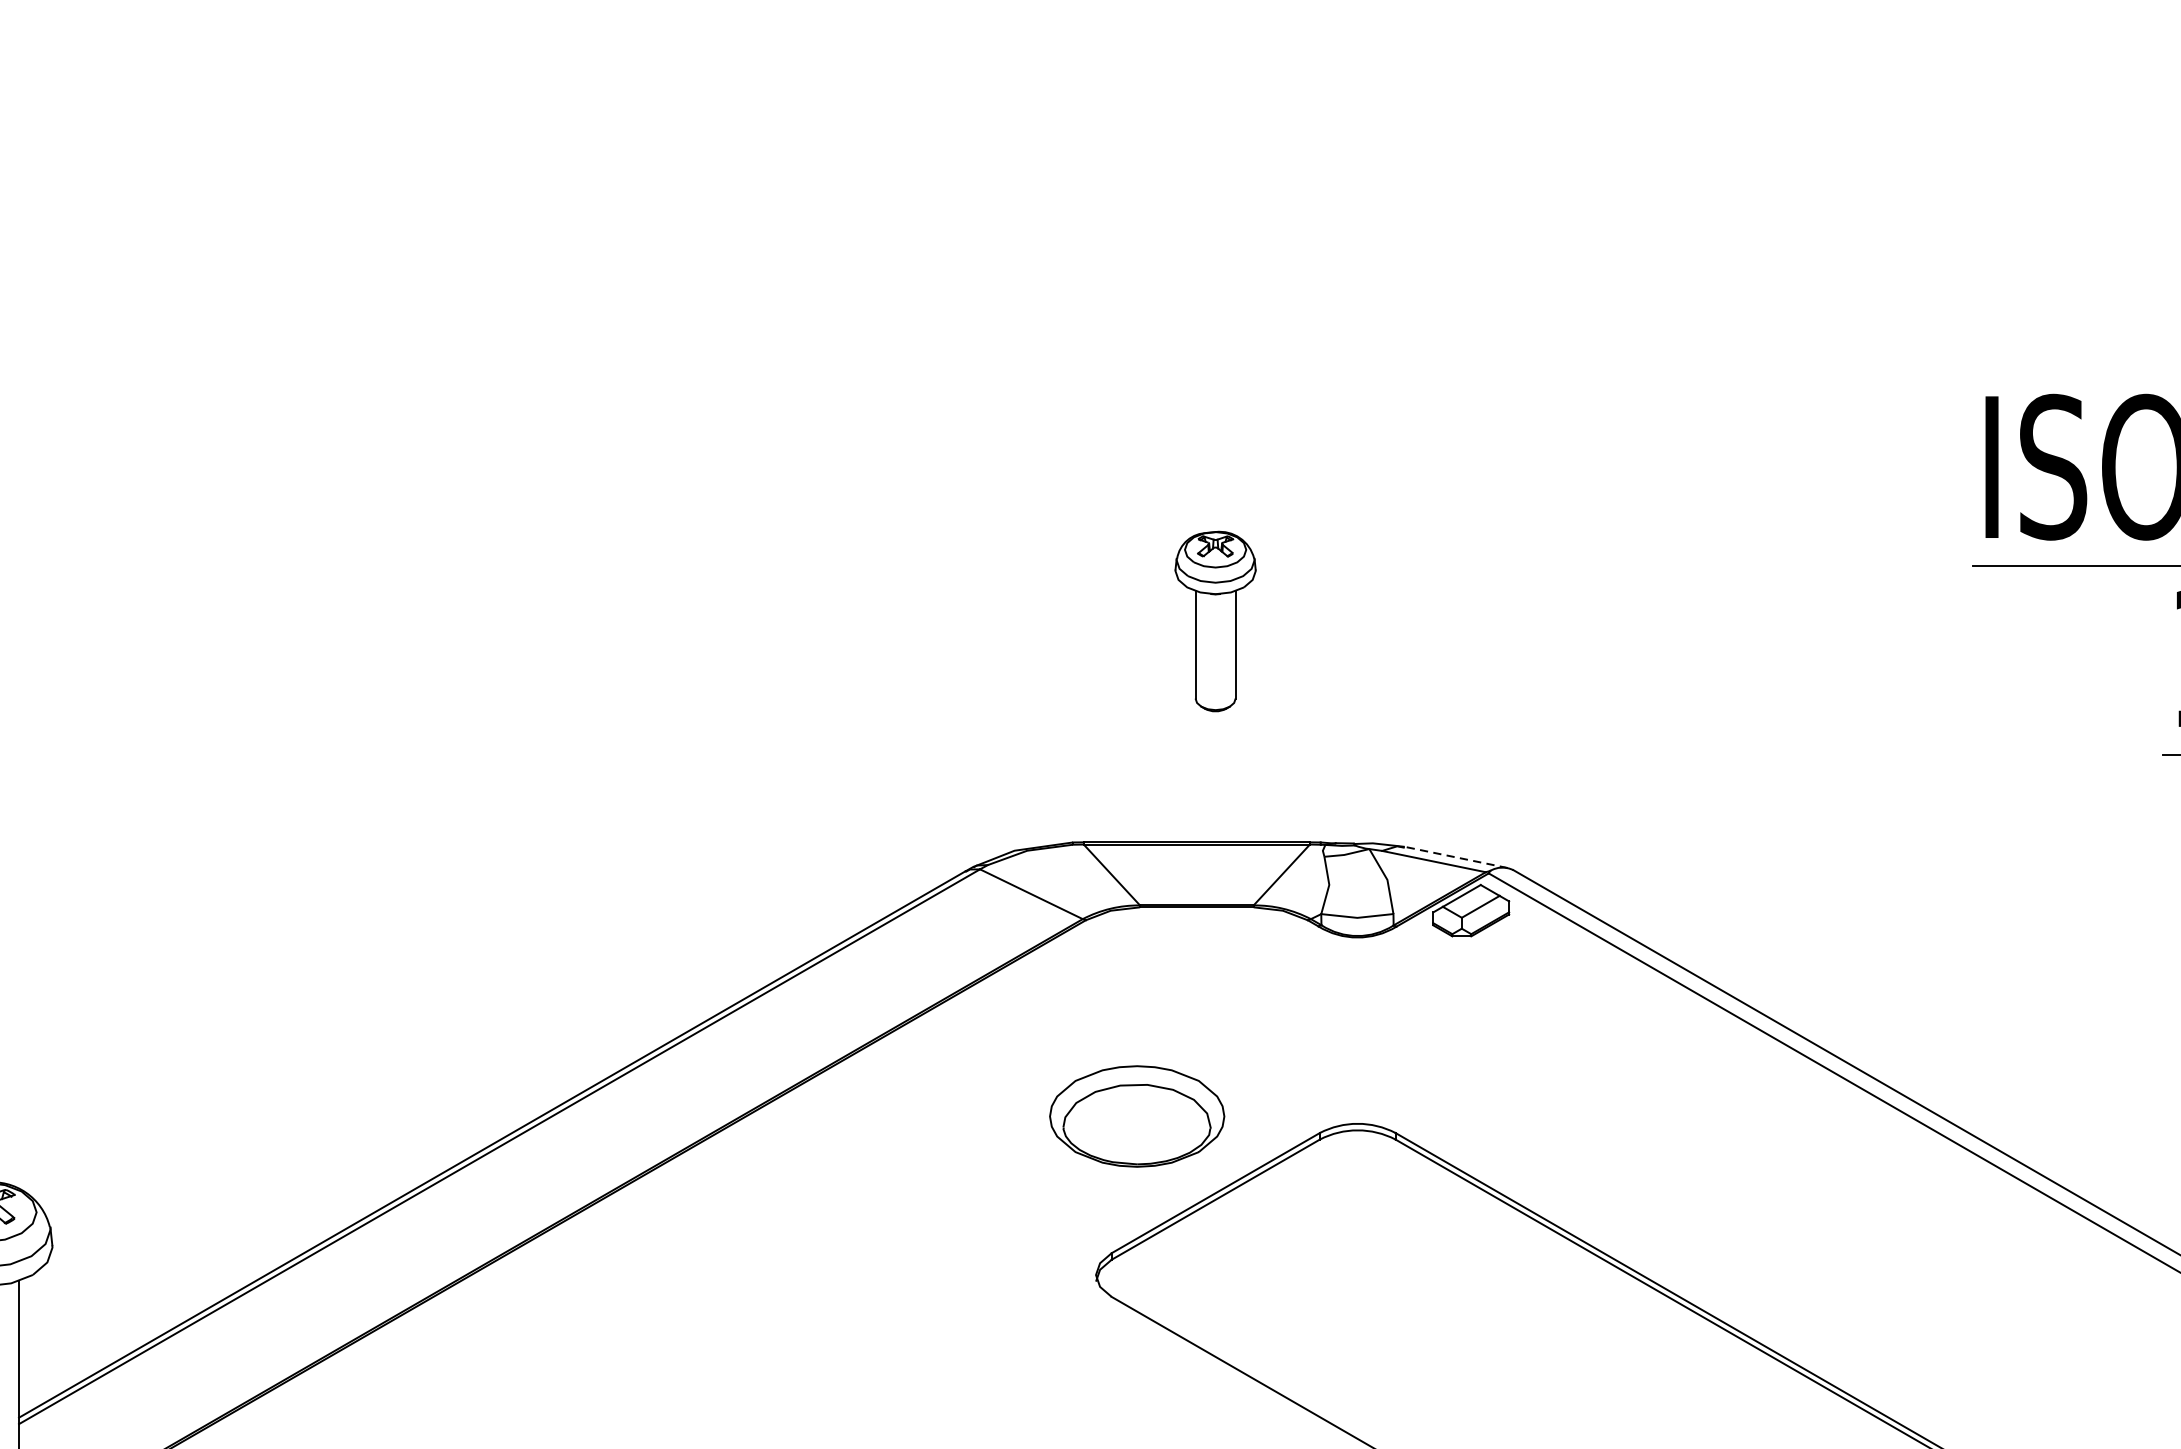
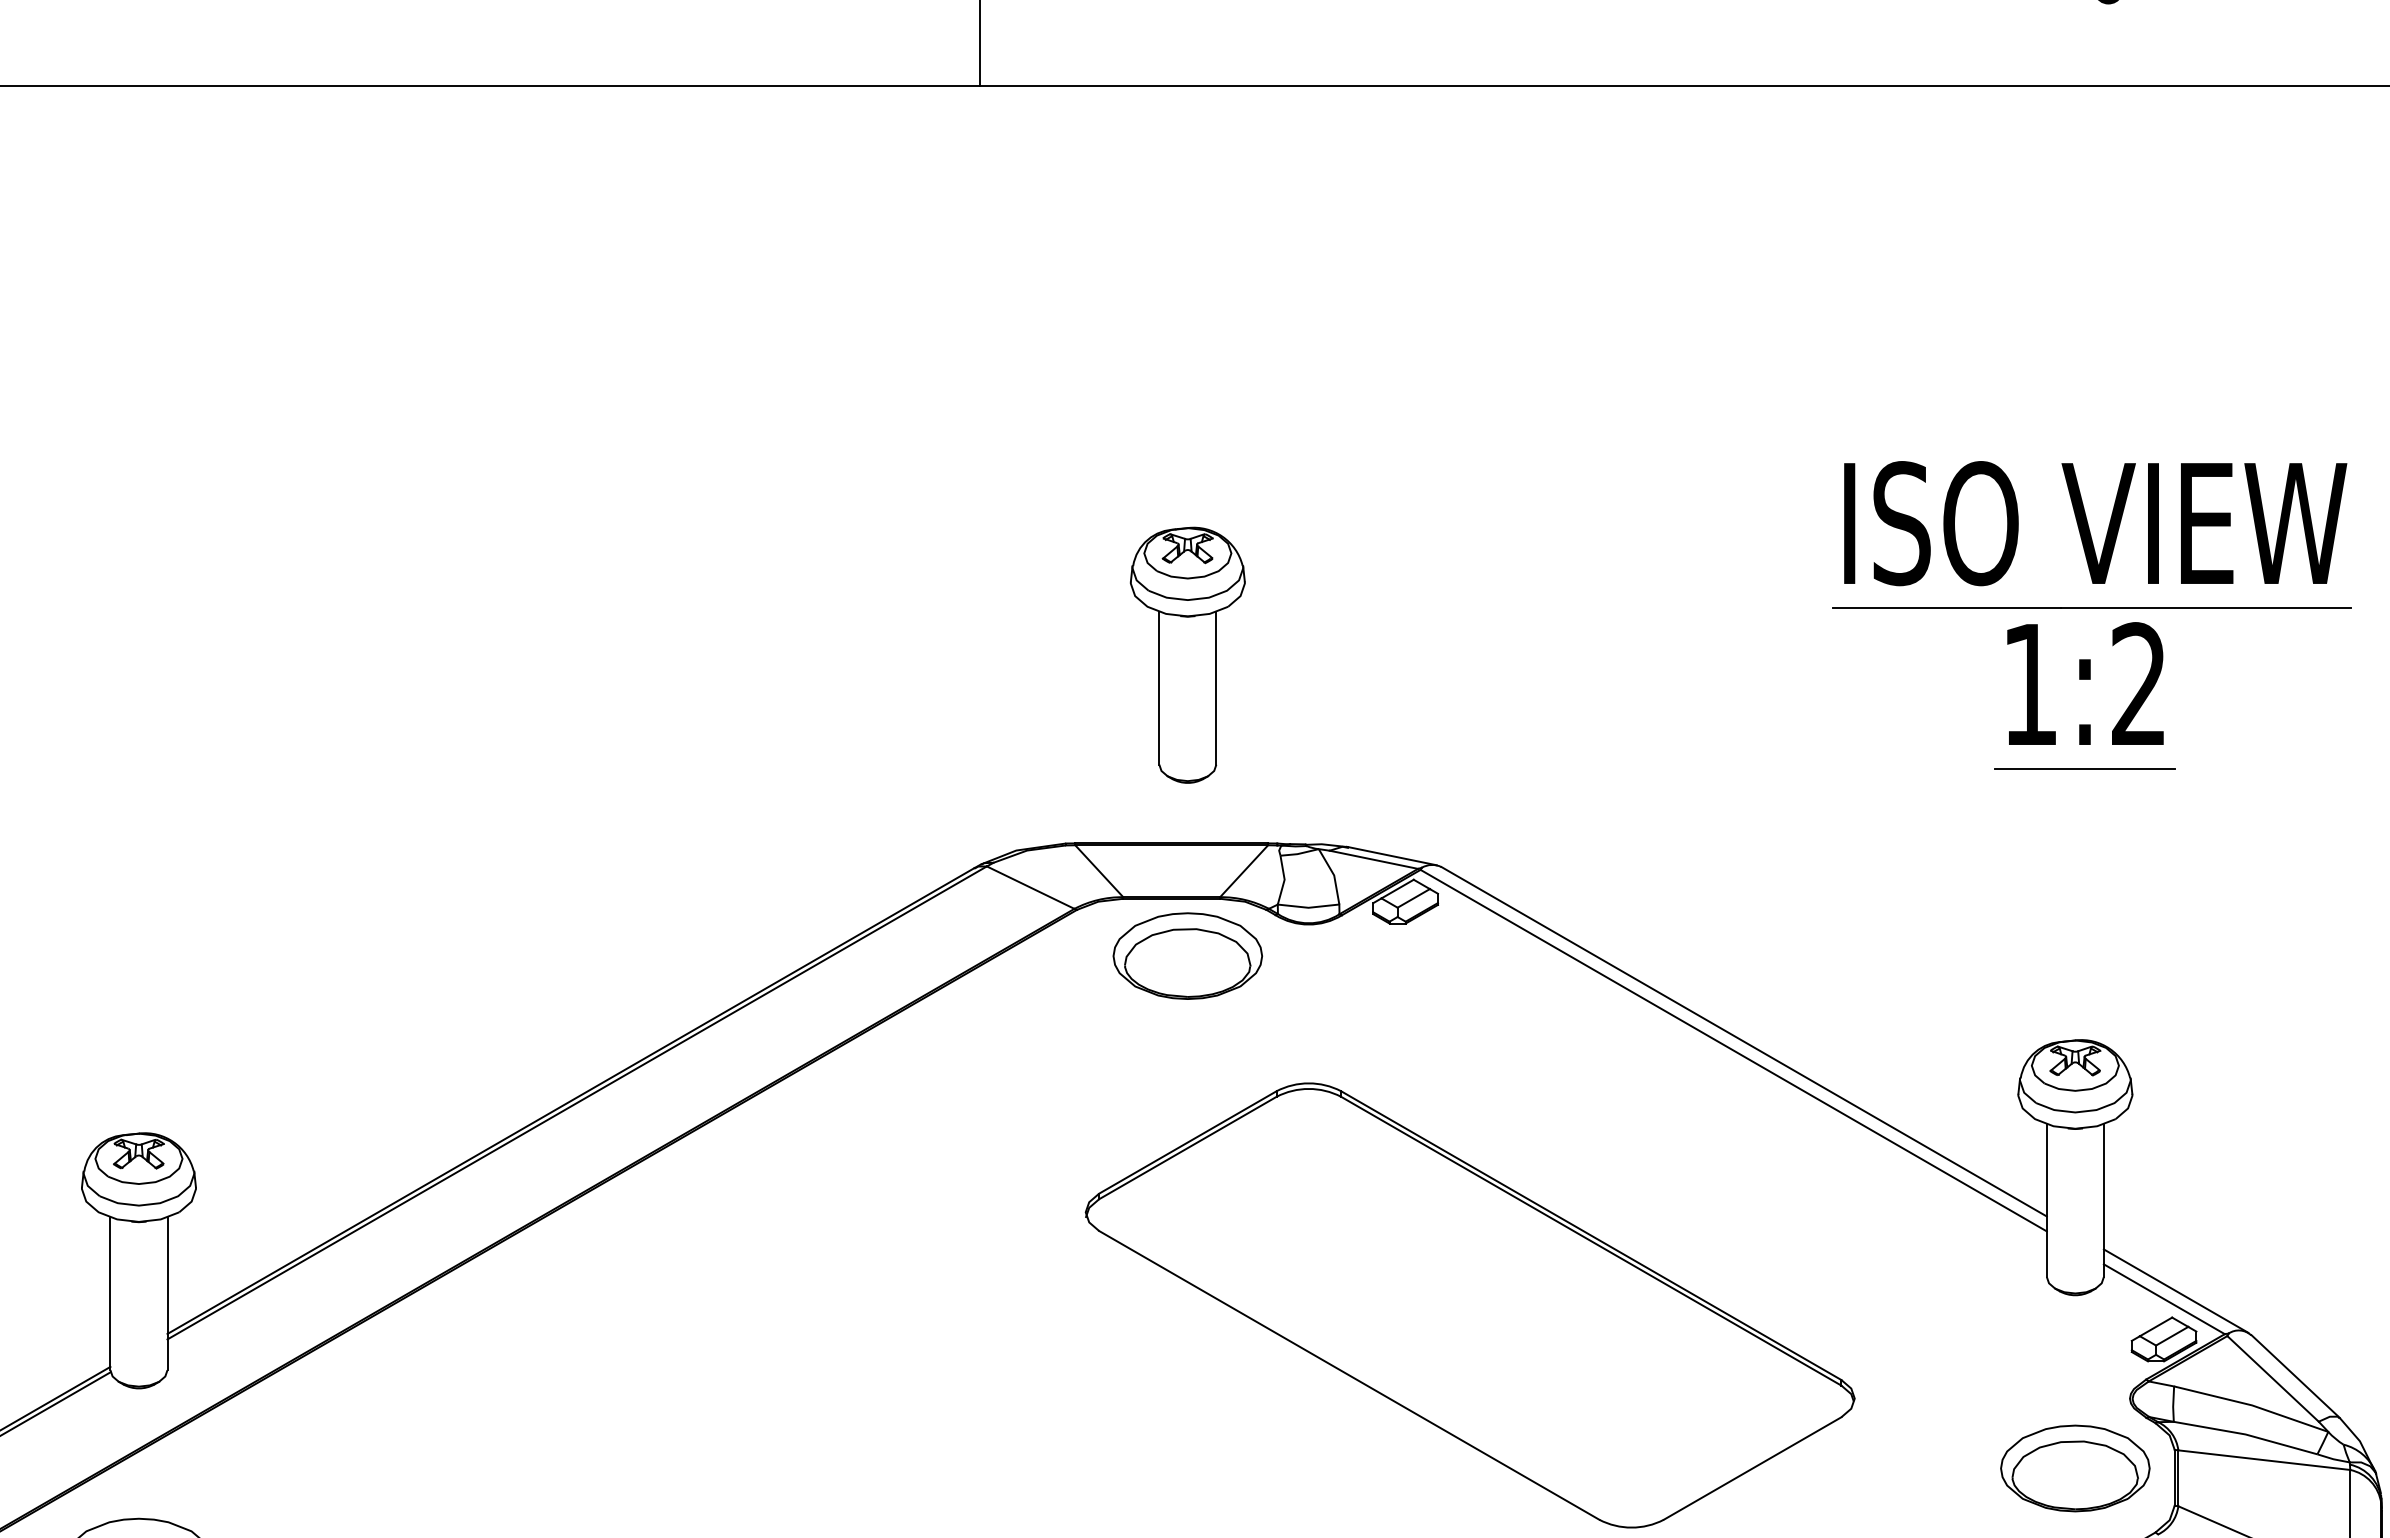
part: (1215, 620) -> (1187, 654), size x1.67
line: (1454, 857) -> (1391, 856), dashed -> solid
part: (1136, 1115) -> (1187, 955), moved

